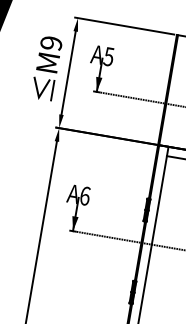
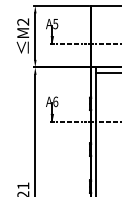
text: (52, 42) -> (23, 21), M9 -> M2

